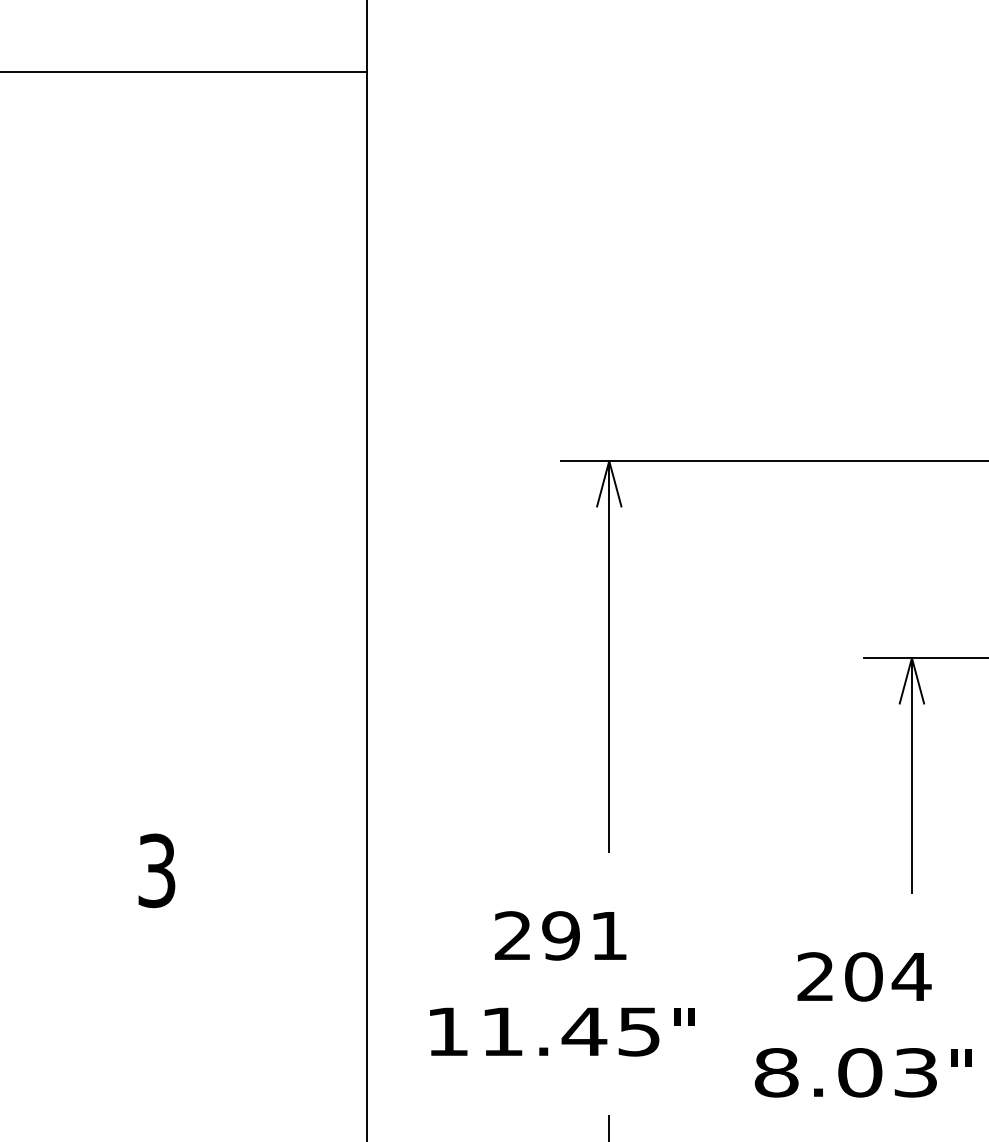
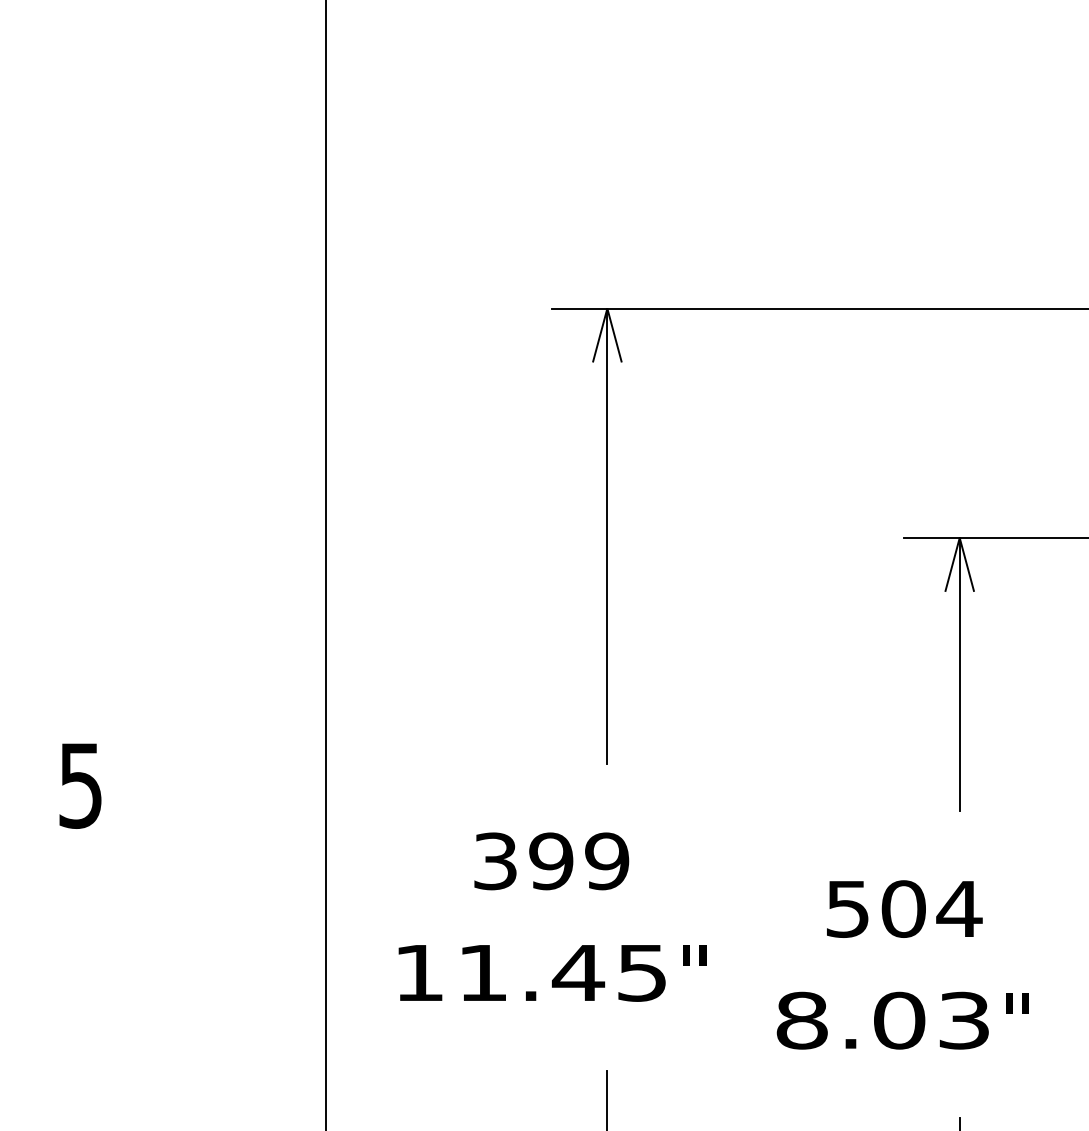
text: (157, 870) -> (81, 785), 3 -> 5
text: (560, 935) -> (550, 860), 291 -> 399
text: (815, 976) -> (847, 908), 204 -> 504

